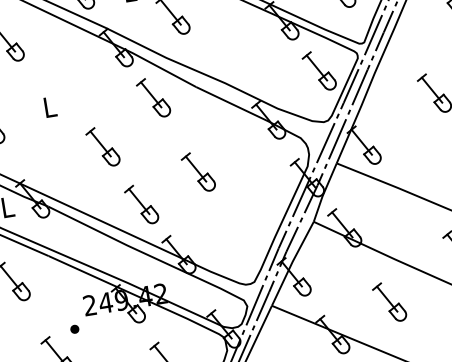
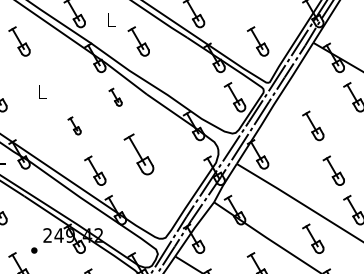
part: (153, 98) -> (115, 97), size x0.6
part: (102, 146) -> (74, 125), size x0.6
part: (197, 172) -> (138, 154), size x1.4

